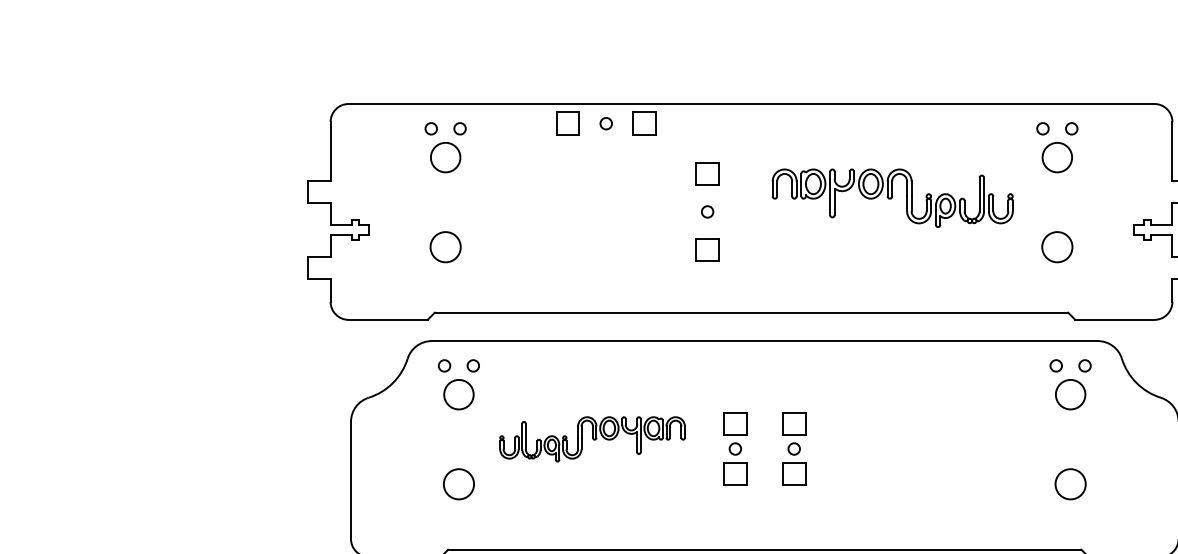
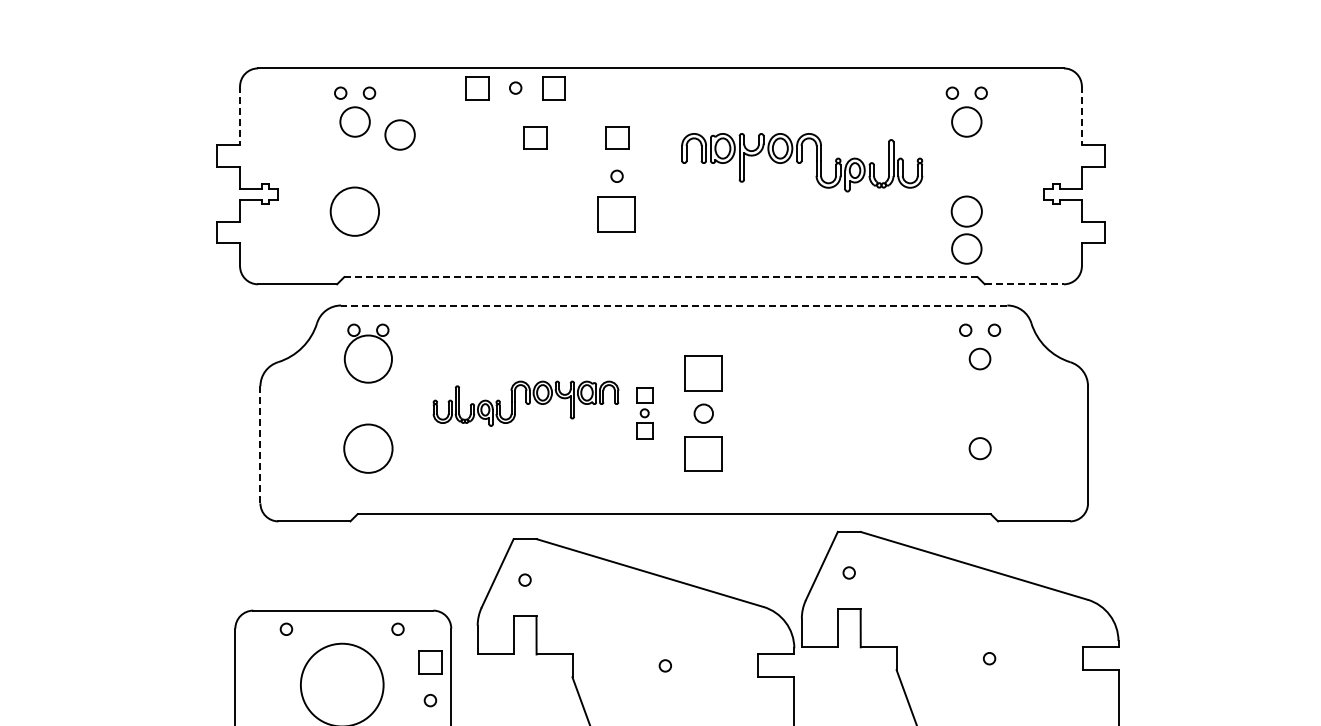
line: (331, 151) -> (240, 115), solid -> dashed
line: (1172, 151) -> (1081, 115), solid -> dashed
circle: (490, 170) -> (399, 134), added
part: (626, 173) -> (535, 137), added
circle: (446, 247) -> (355, 211), size x1.6
part: (708, 250) -> (617, 214), size x1.6
circle: (1057, 284) -> (966, 248), added
line: (751, 313) -> (660, 277), solid -> dashed
line: (1115, 320) -> (1024, 284), solid -> dashed
line: (764, 341) -> (673, 305), solid -> dashed
circle: (459, 394) -> (368, 358), size x1.6
circle: (1070, 394) -> (979, 358), size x0.7
part: (592, 439) -> (525, 403), moved
part: (735, 448) -> (644, 412), size x0.7
part: (794, 448) -> (703, 412), size x1.6
line: (351, 480) -> (260, 444), solid -> dashed
circle: (459, 484) -> (368, 448), size x1.6
circle: (1071, 484) -> (980, 448), size x0.7

